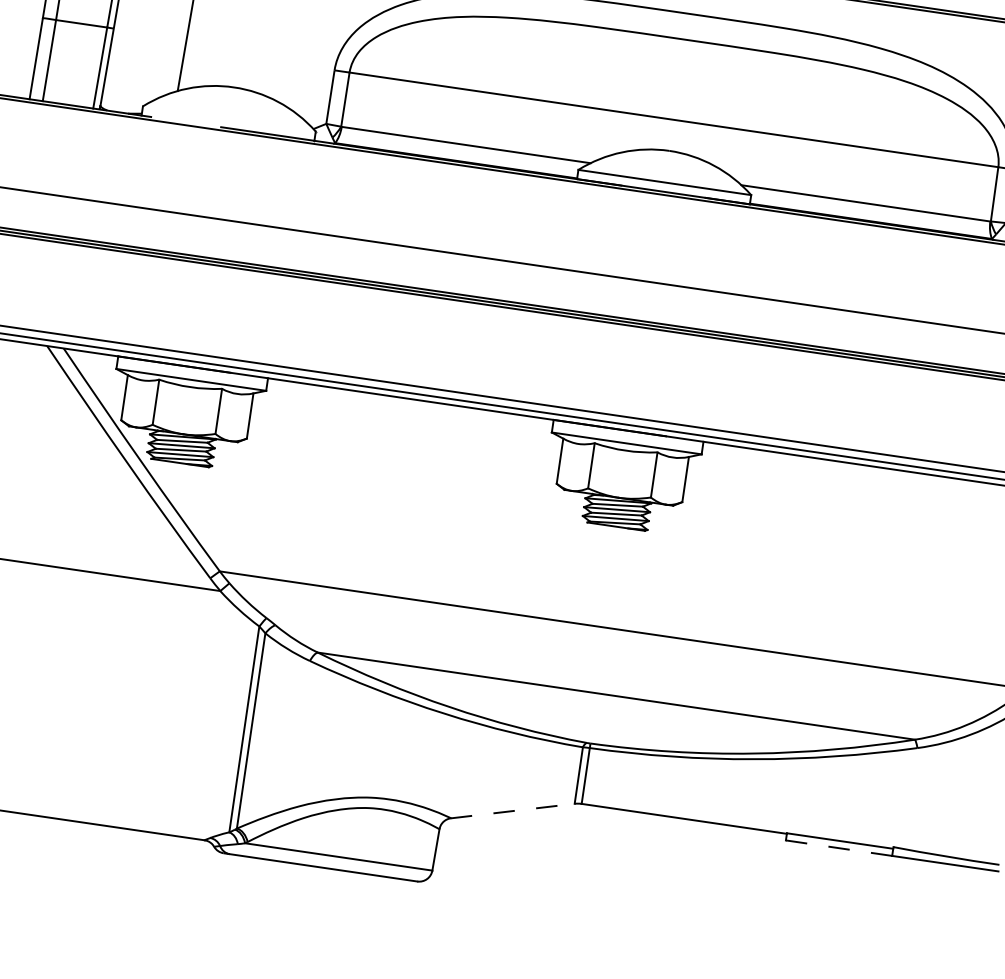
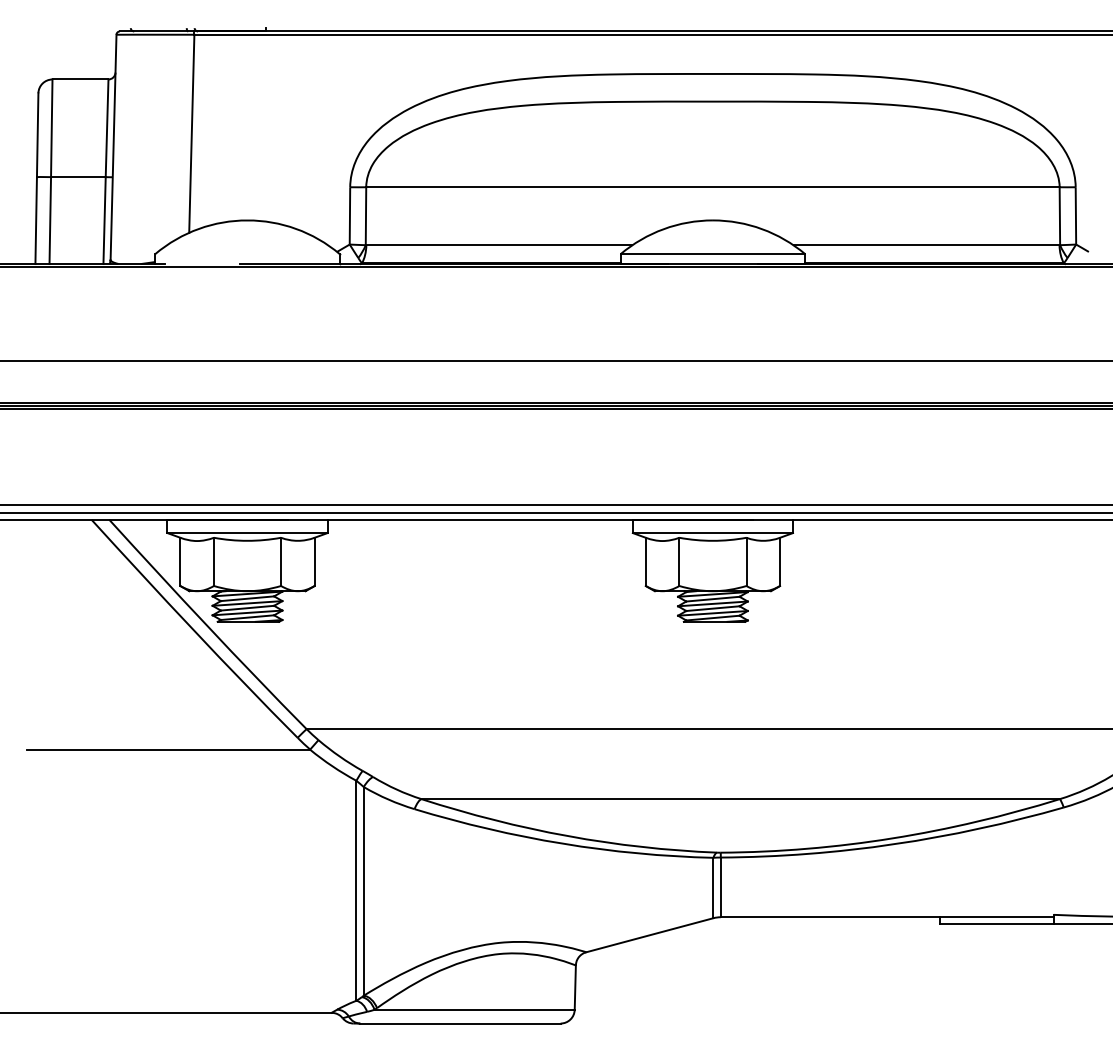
line: (512, 811) -> (649, 935), dashed -> solid
line: (838, 848) -> (996, 924), dashed -> solid

